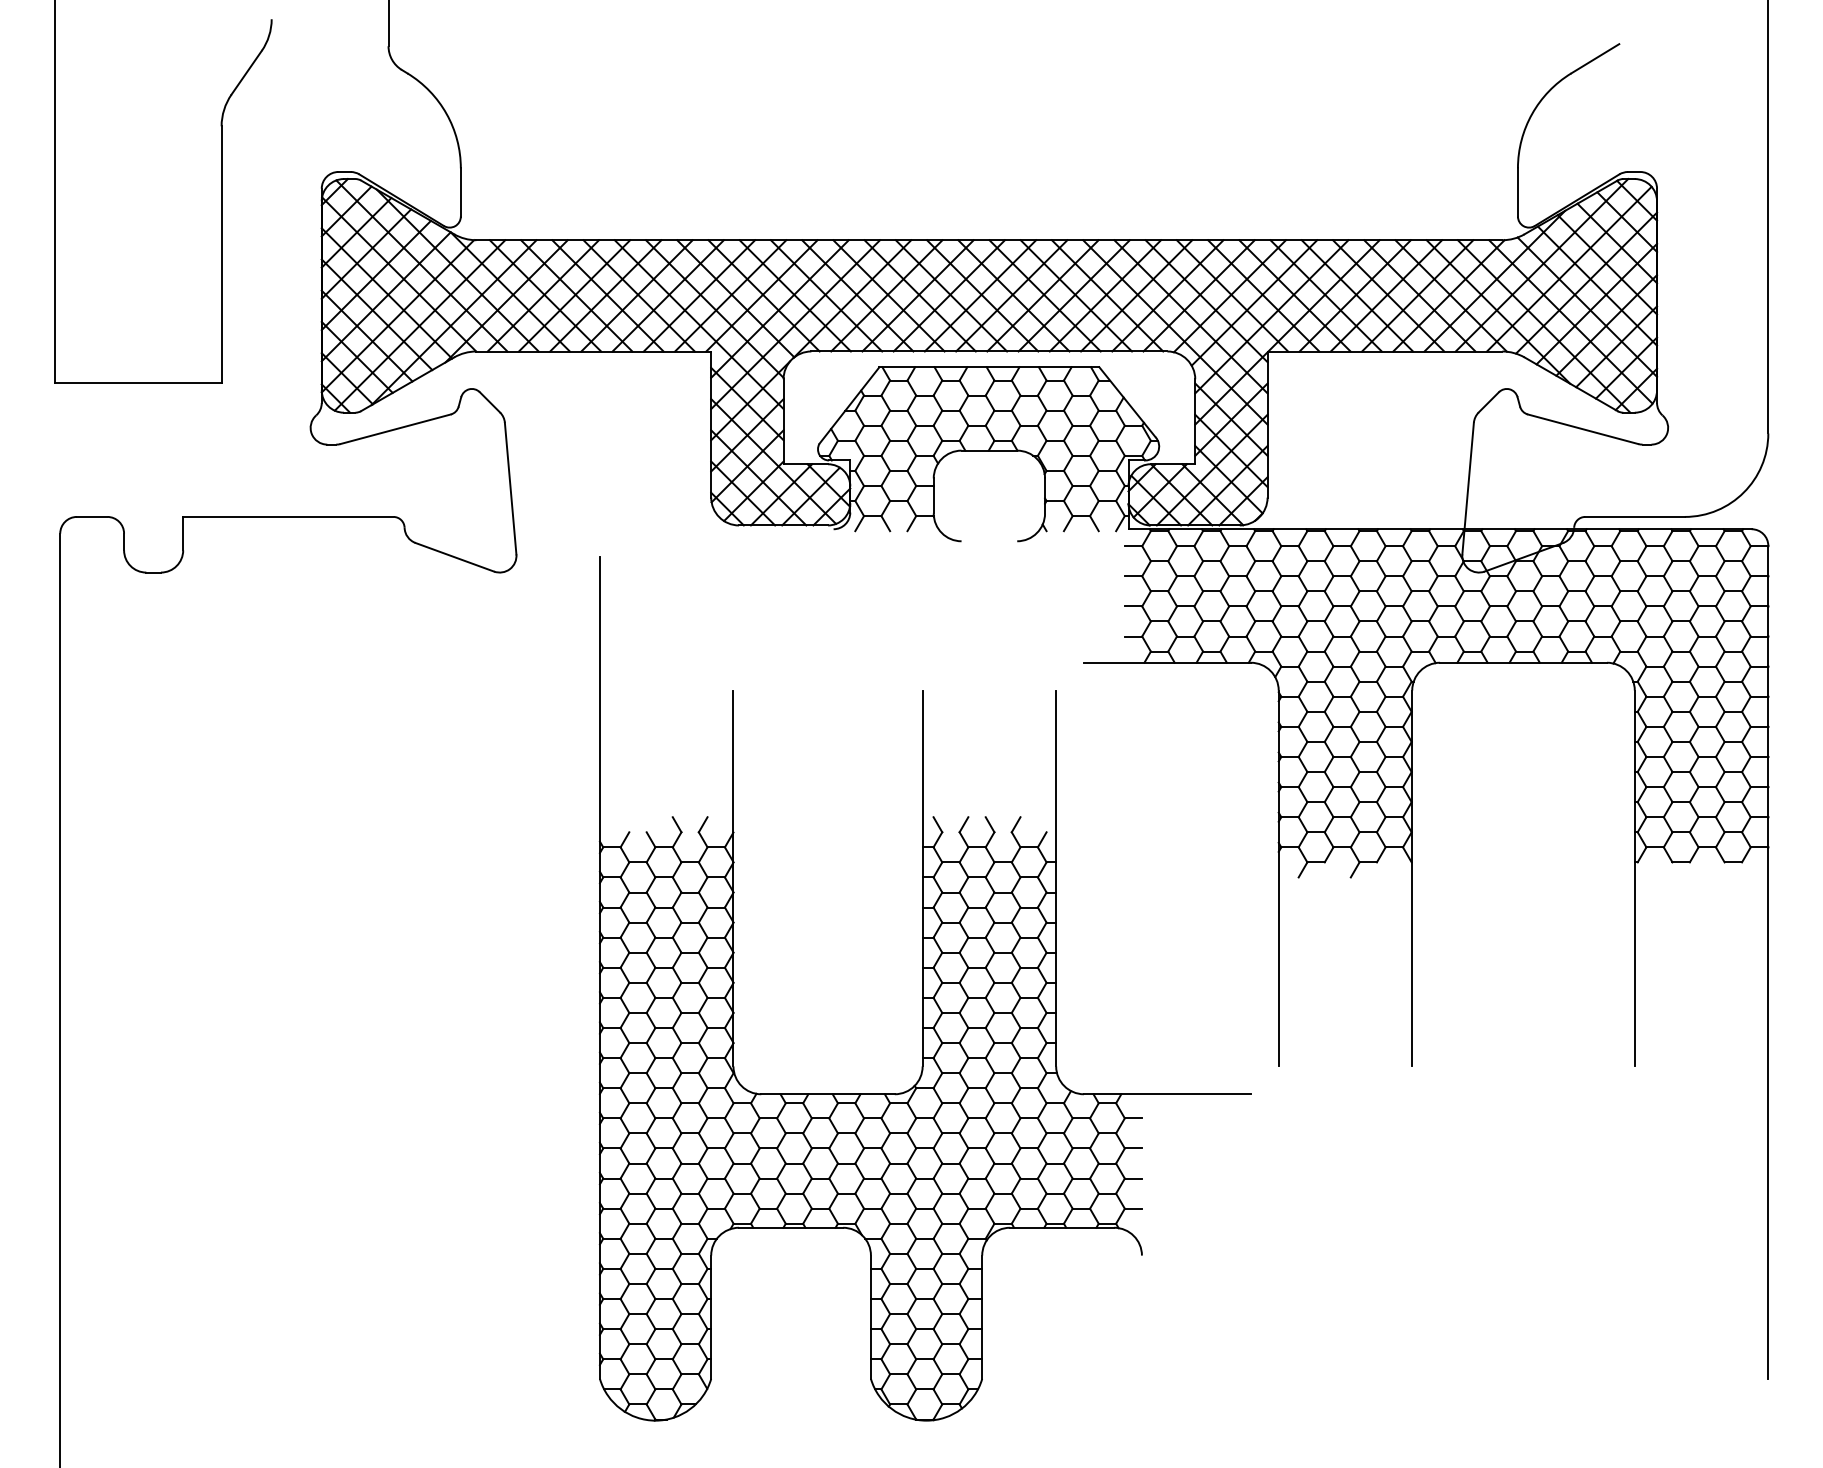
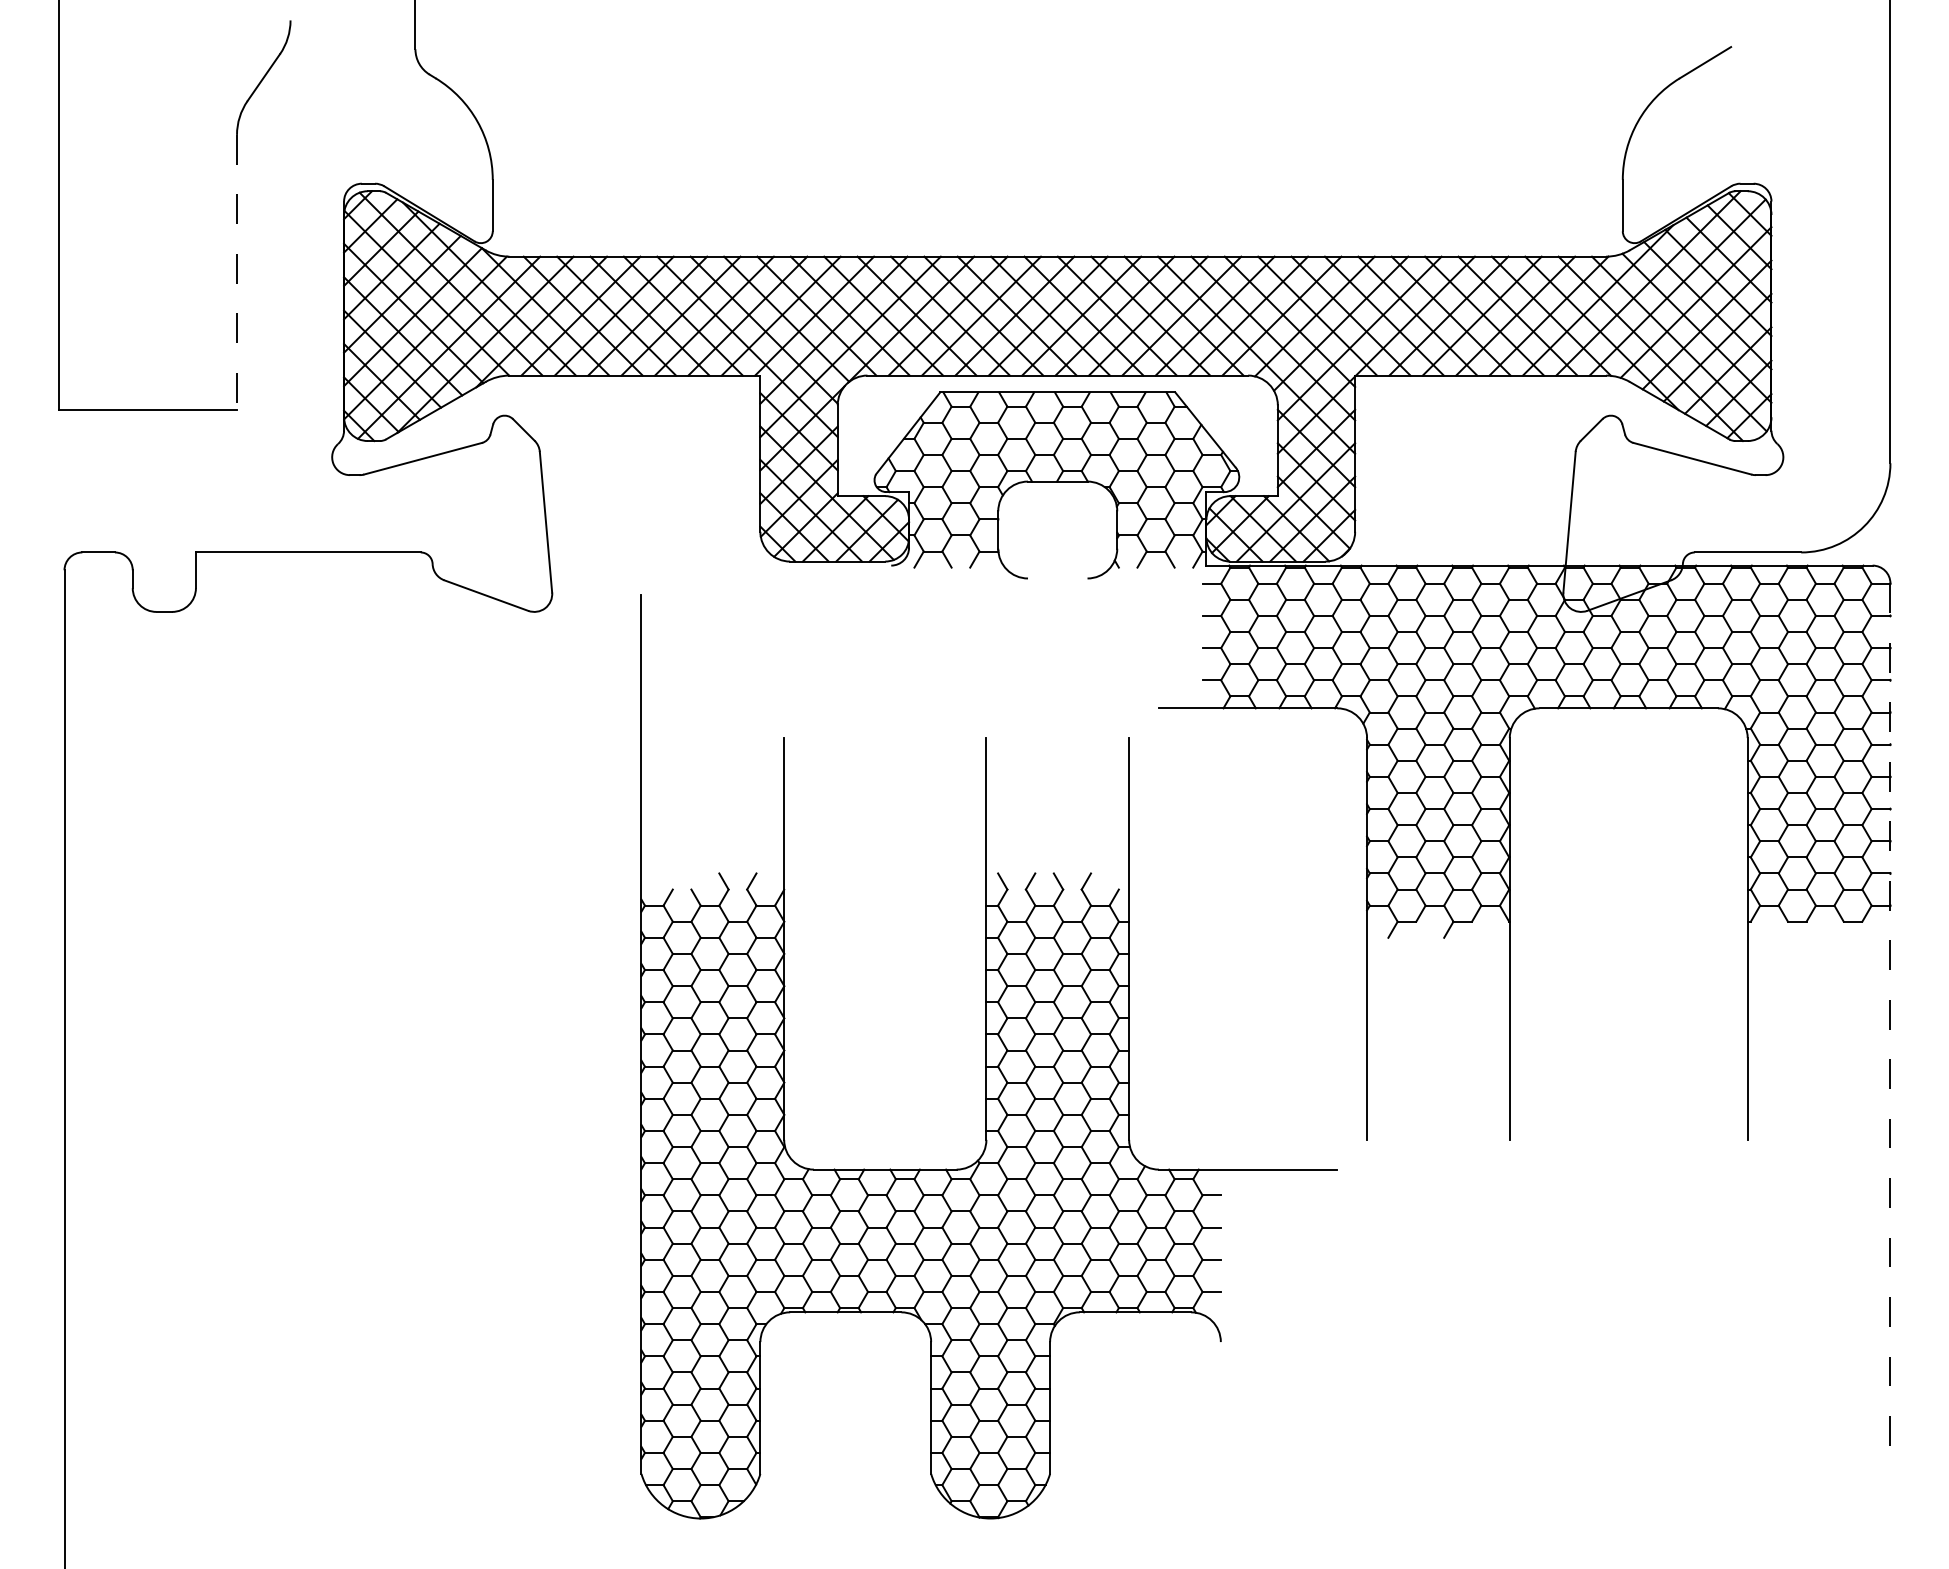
line: (221, 254) -> (236, 271), solid -> dashed
line: (1768, 962) -> (1890, 1028), solid -> dashed

